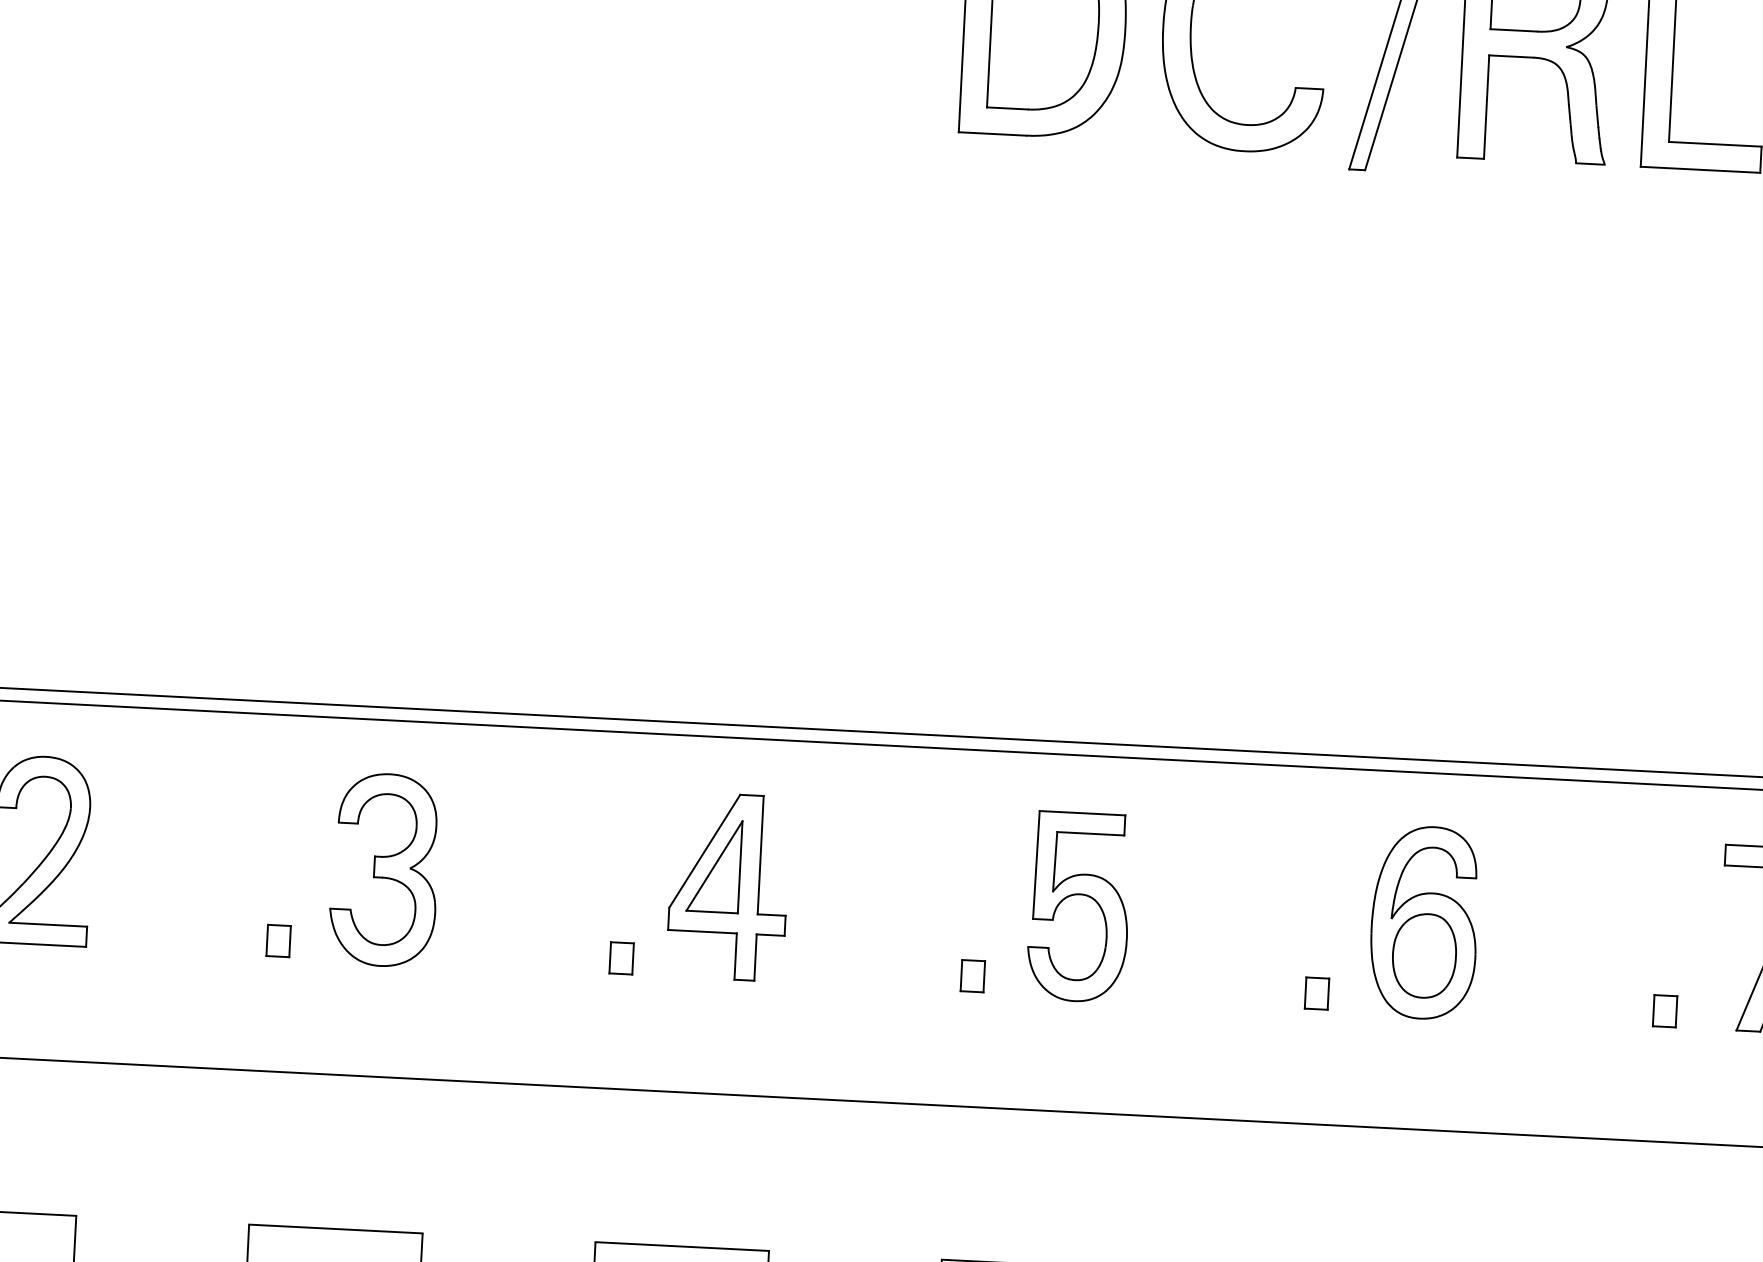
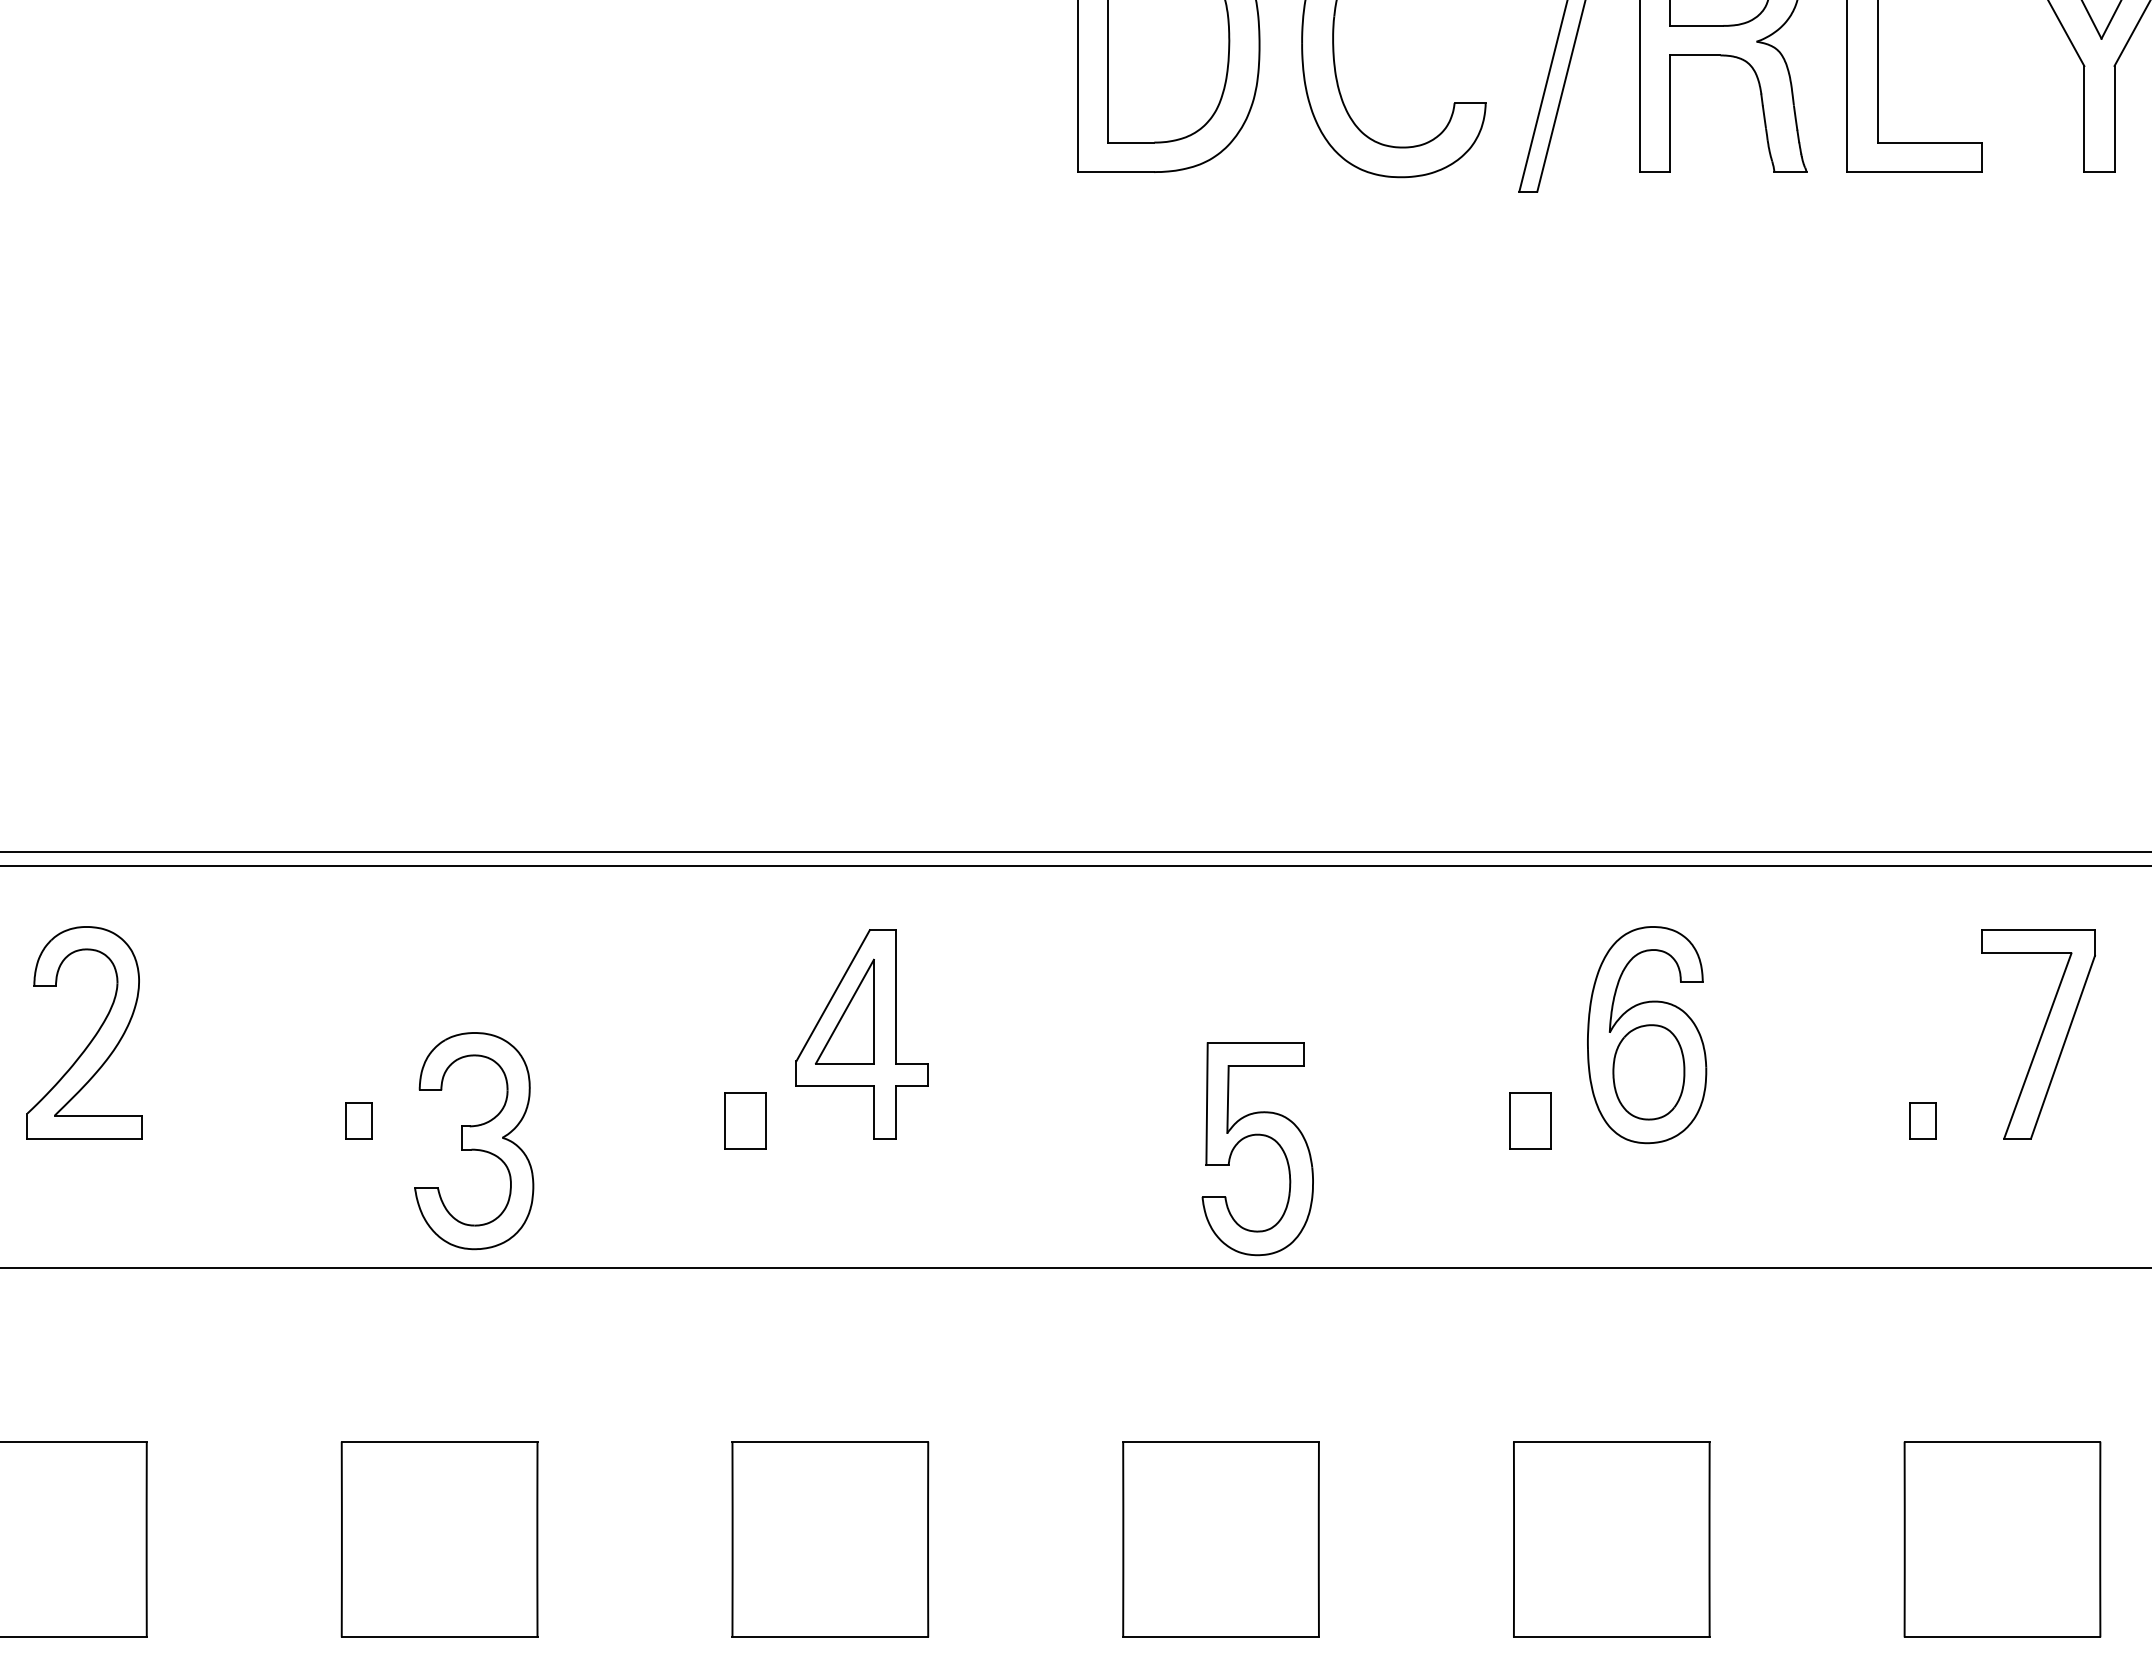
part: (385, 870) -> (474, 1141), moved
part: (1075, 895) -> (1252, 1136), moved
part: (621, 958) -> (745, 1120), size x1.6
part: (972, 975) -> (1141, 1120), removed
part: (1316, 993) -> (1529, 1120), size x1.6

